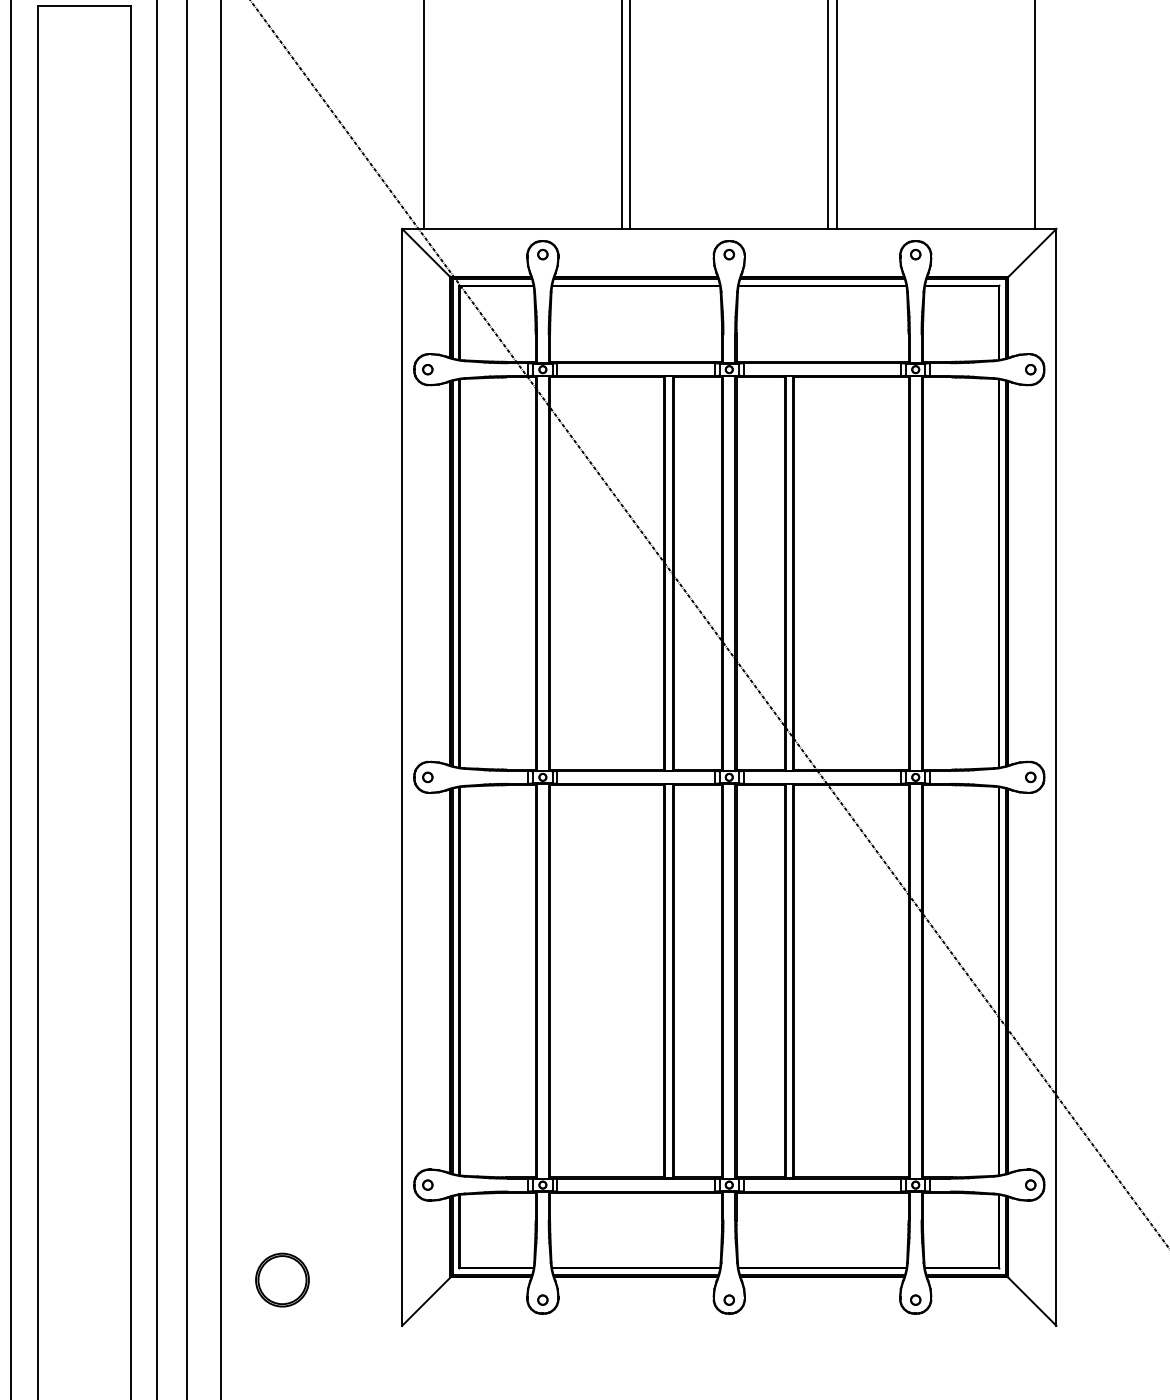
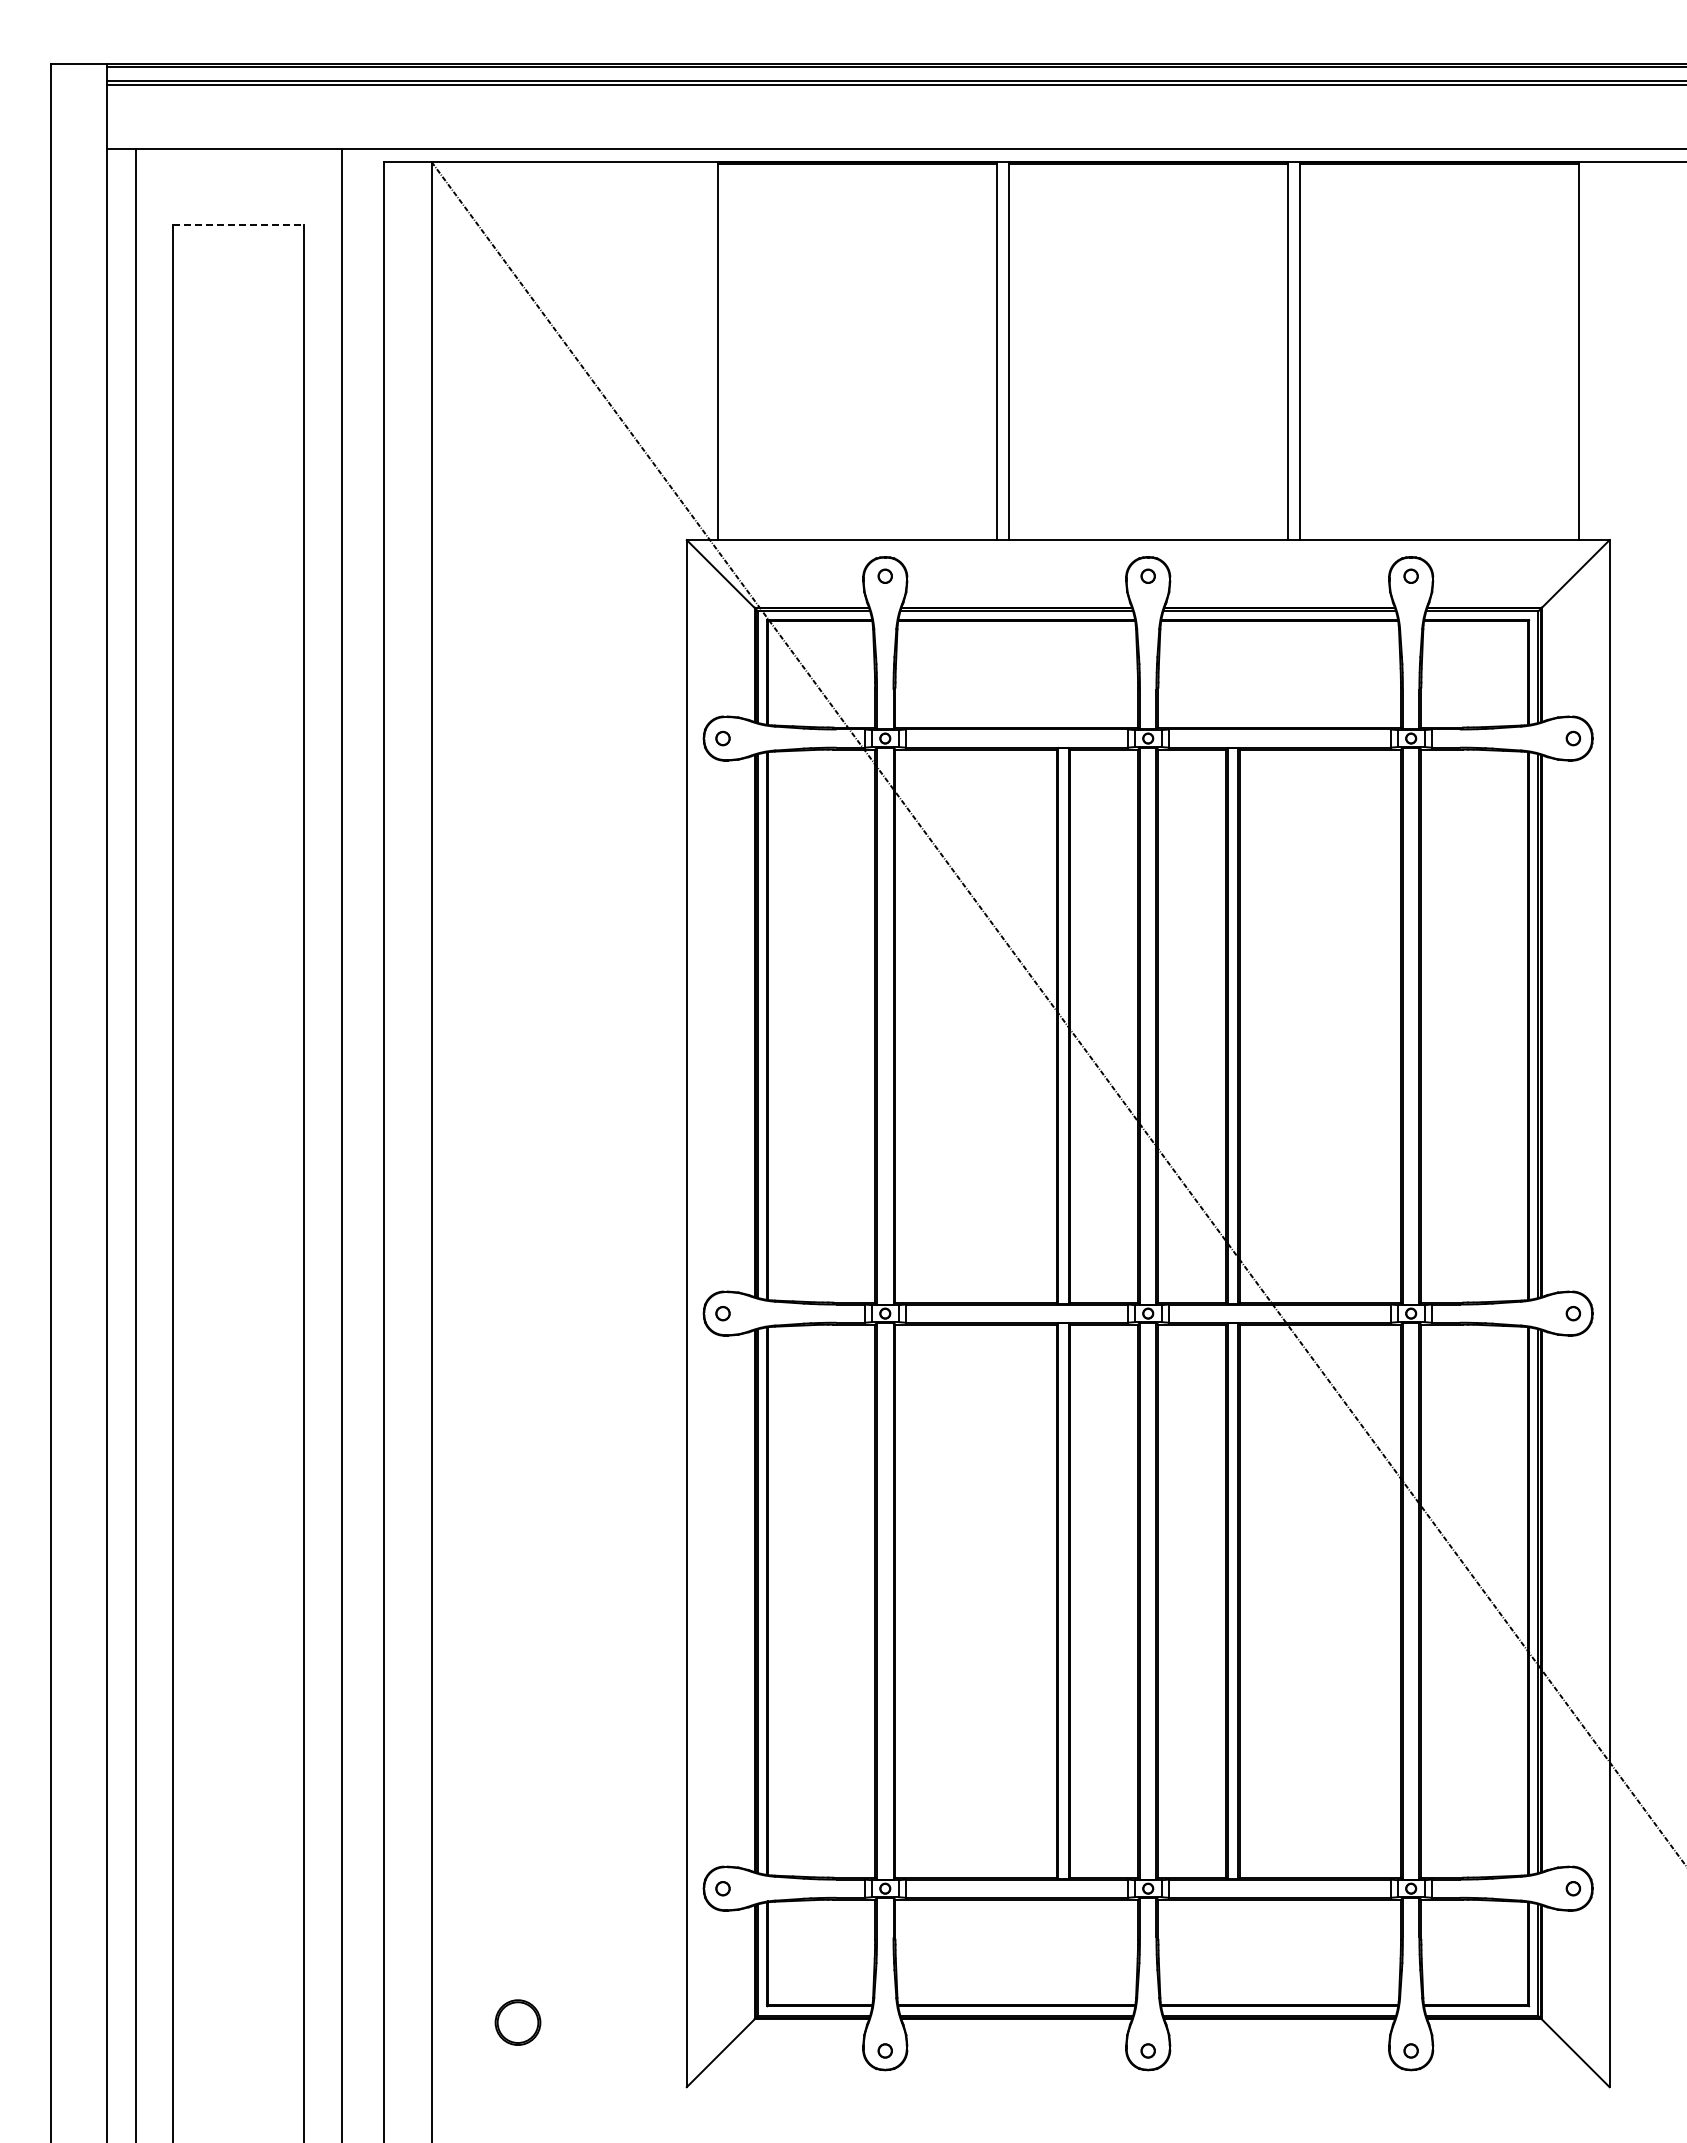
line: (84, 5) -> (238, 225), solid -> dashed
part: (282, 1279) -> (517, 2022), size x0.6

